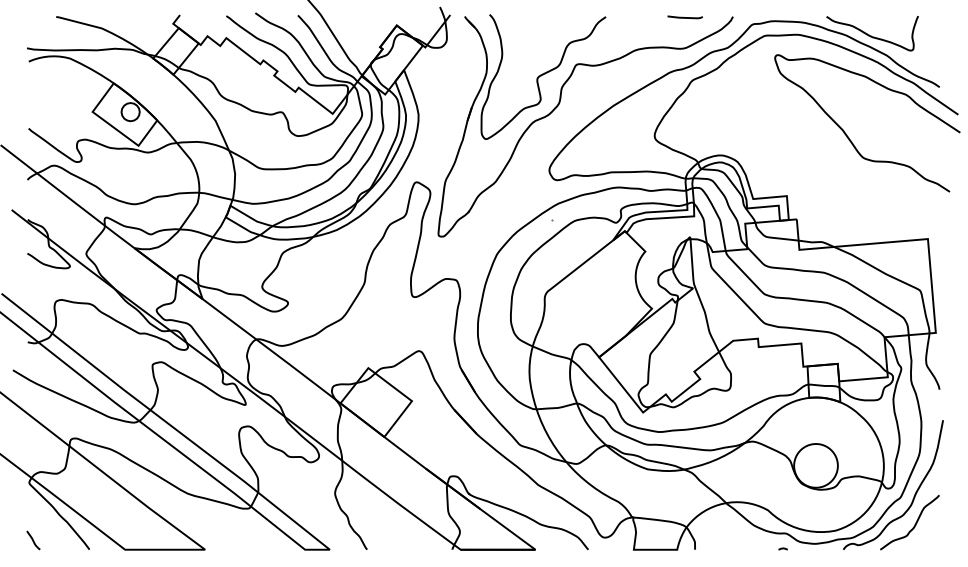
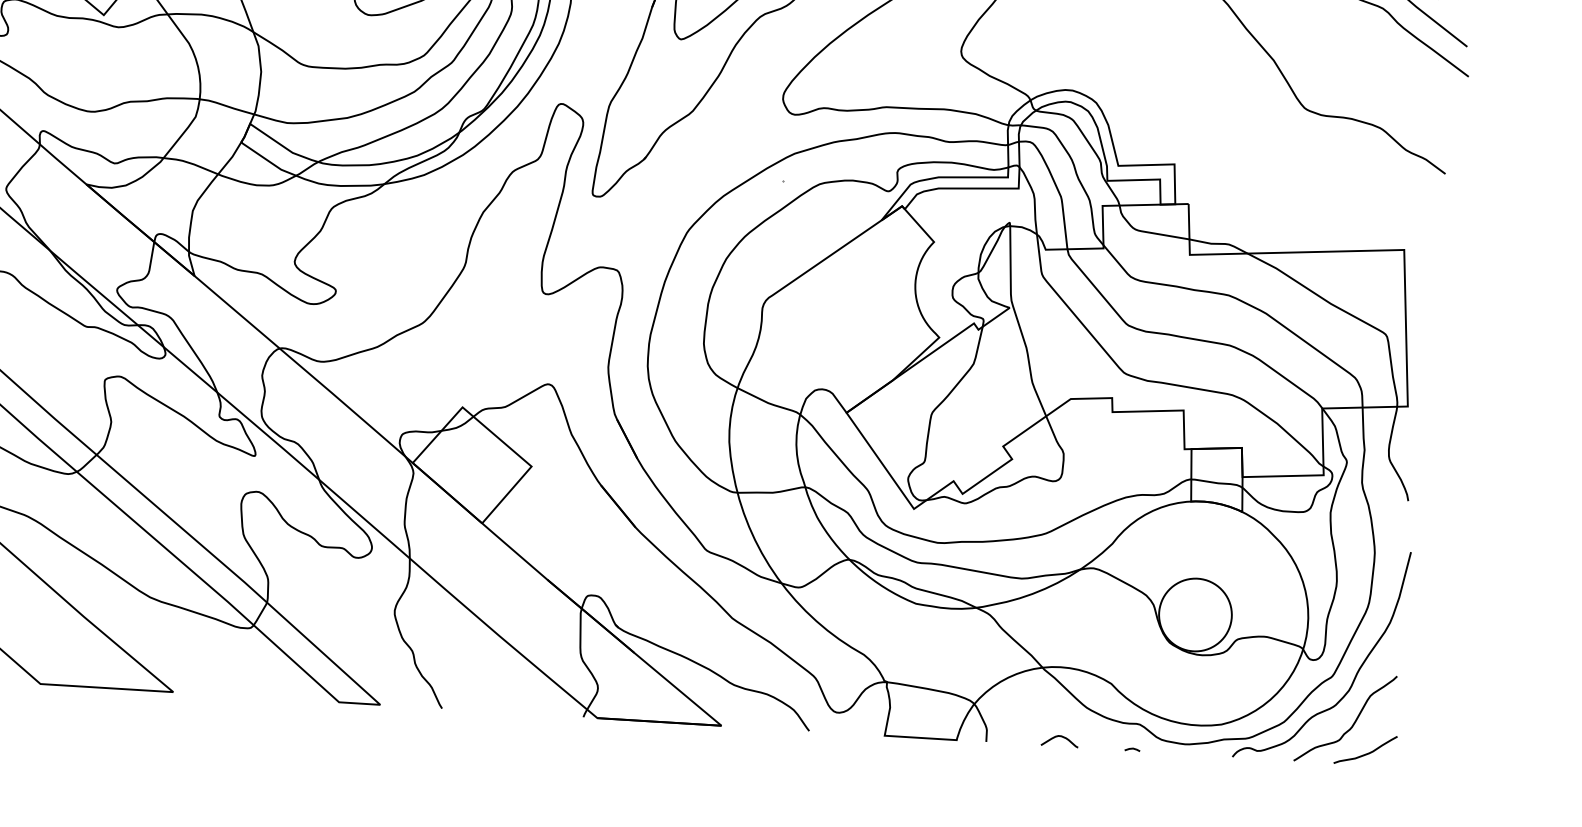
curve: (922, 542) -> (1364, 752), added
curve: (738, 544) -> (1058, 737), added

